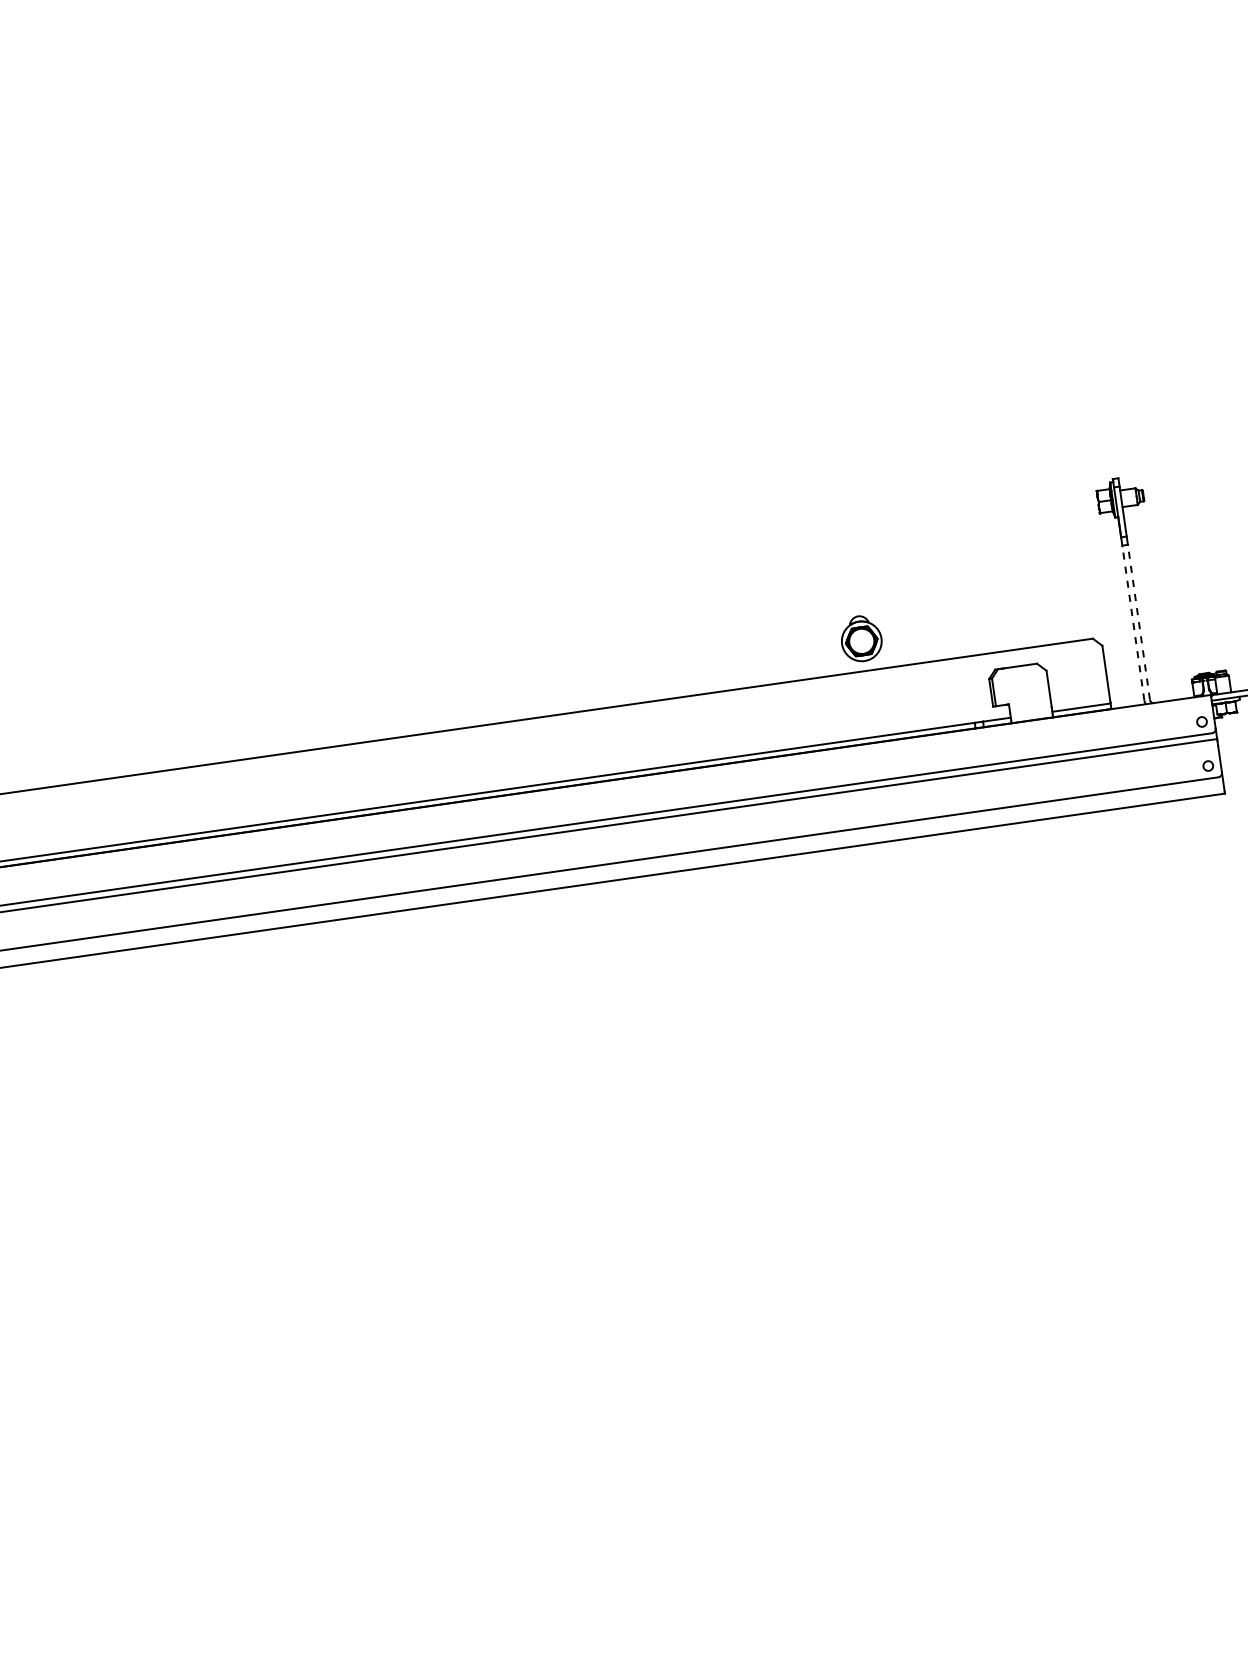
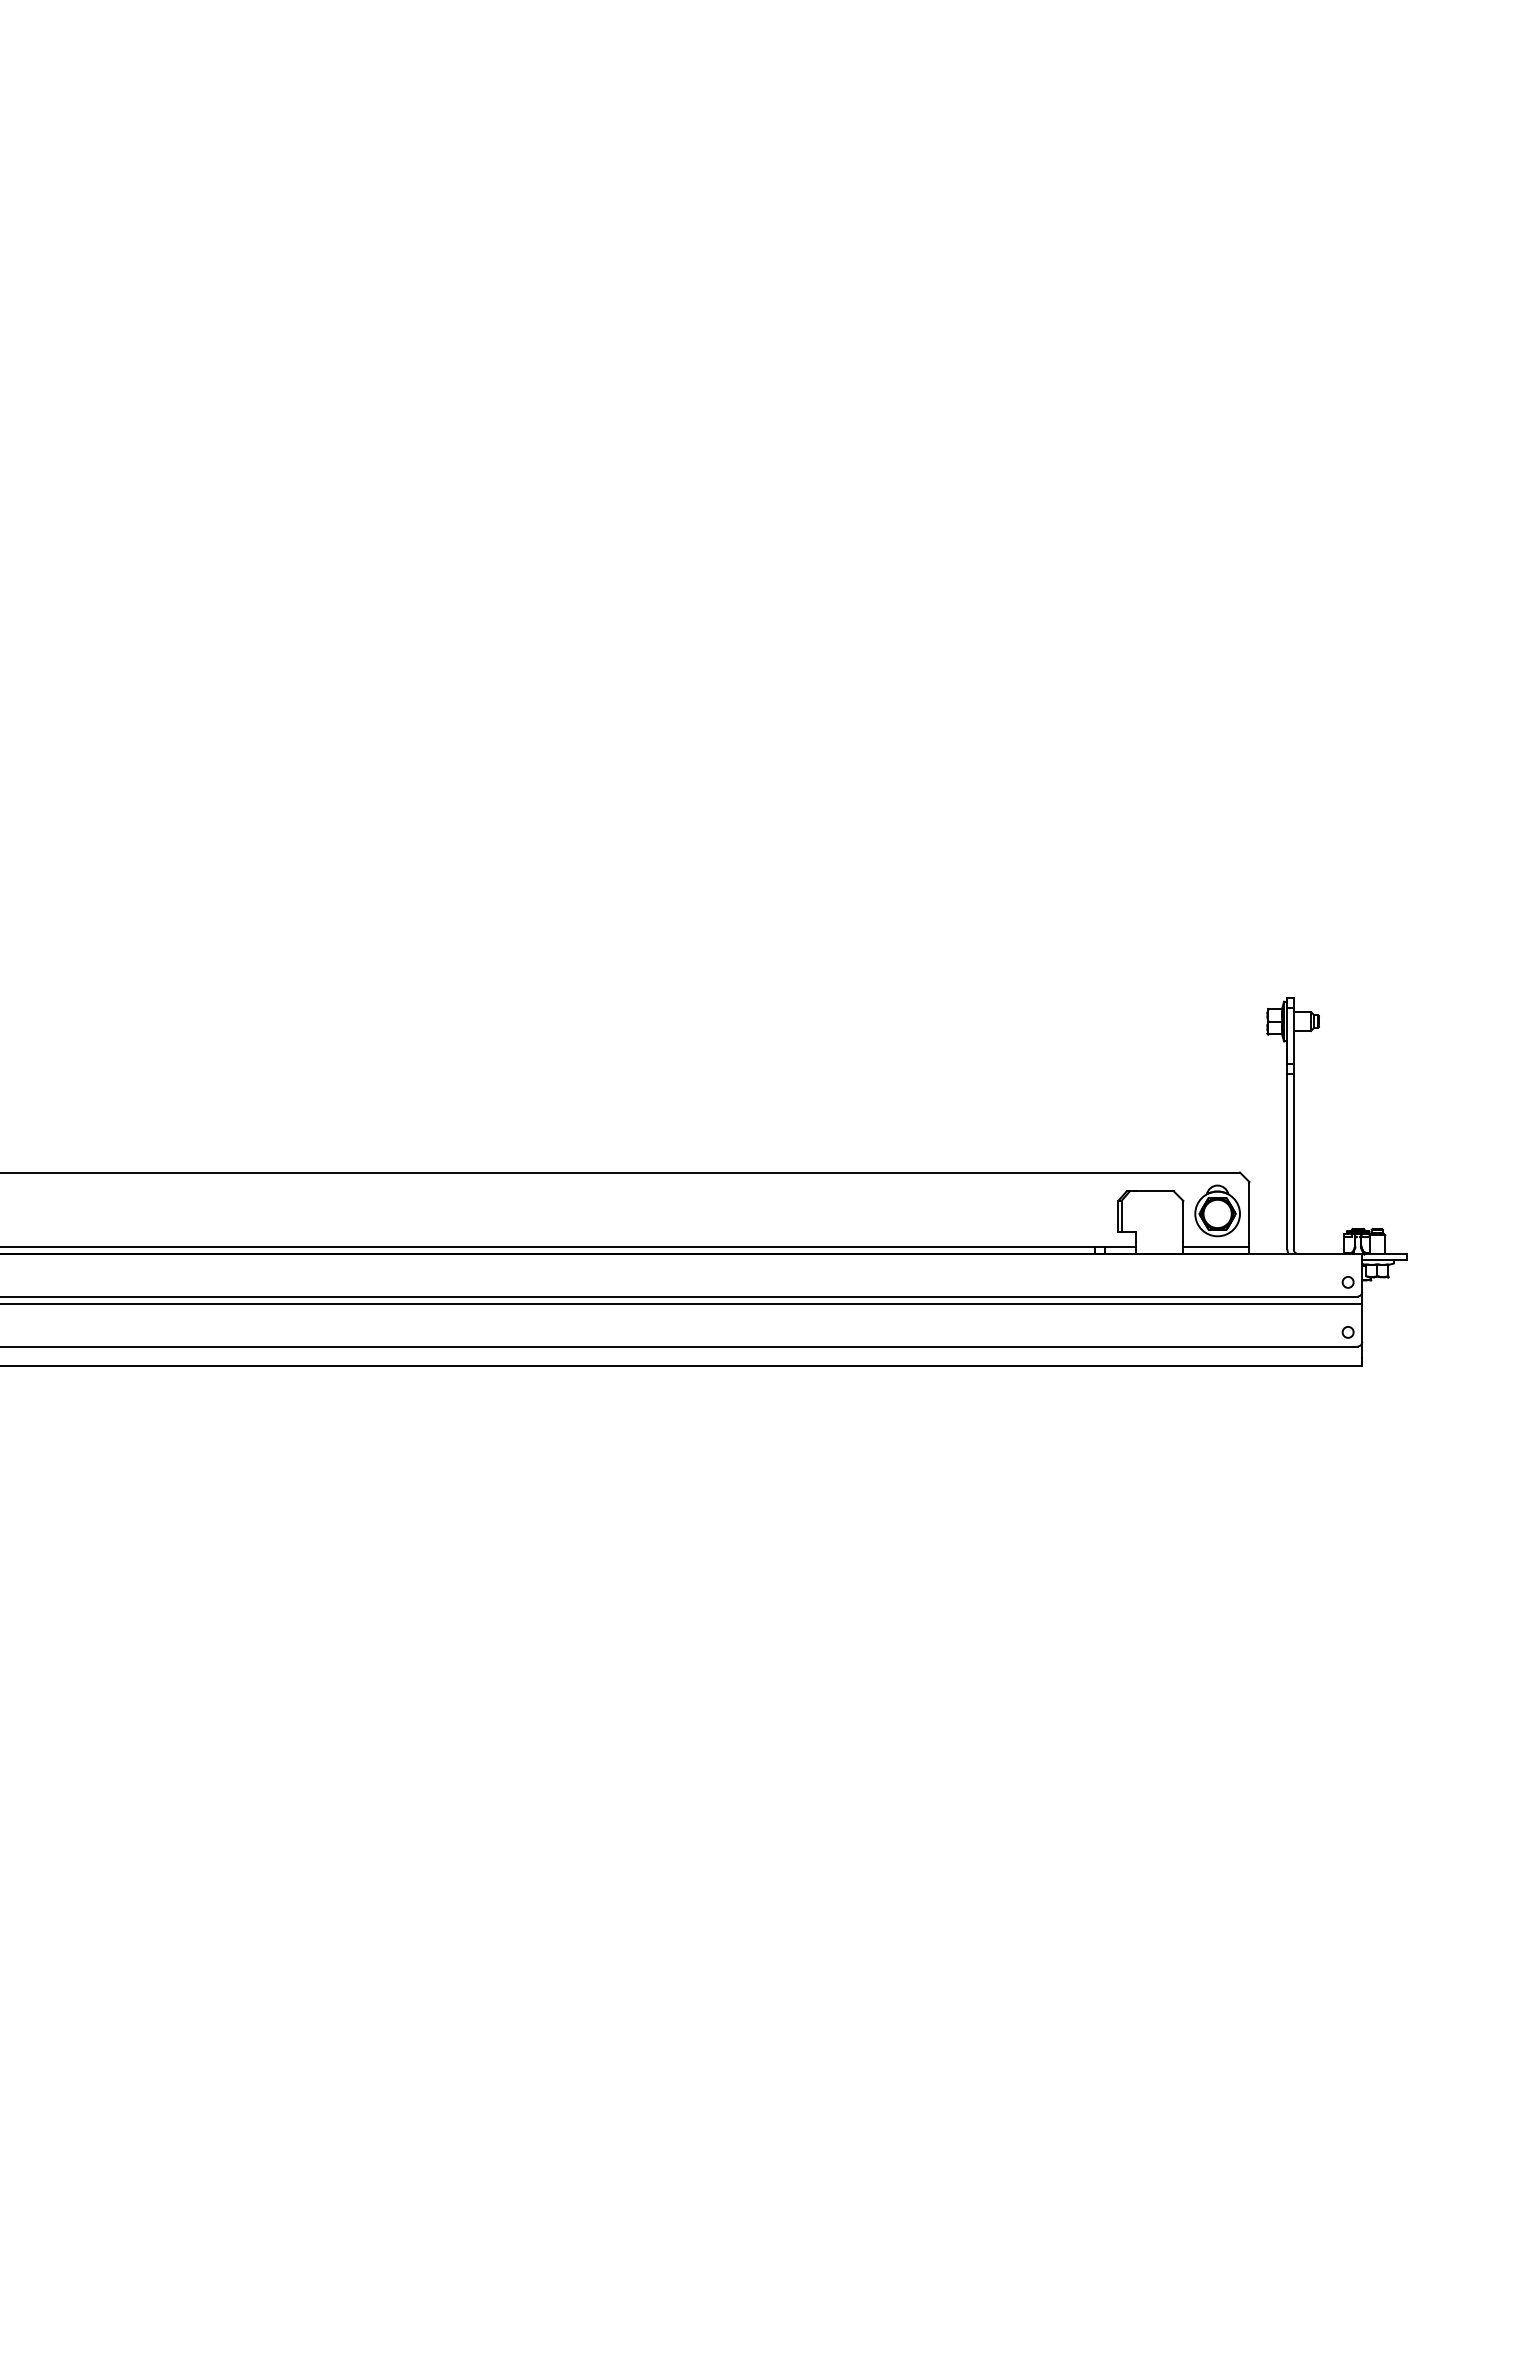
line: (1133, 622) -> (1287, 1161), dashed -> solid
line: (1138, 622) -> (1293, 1161), dashed -> solid
part: (861, 638) -> (1217, 1210), moved

